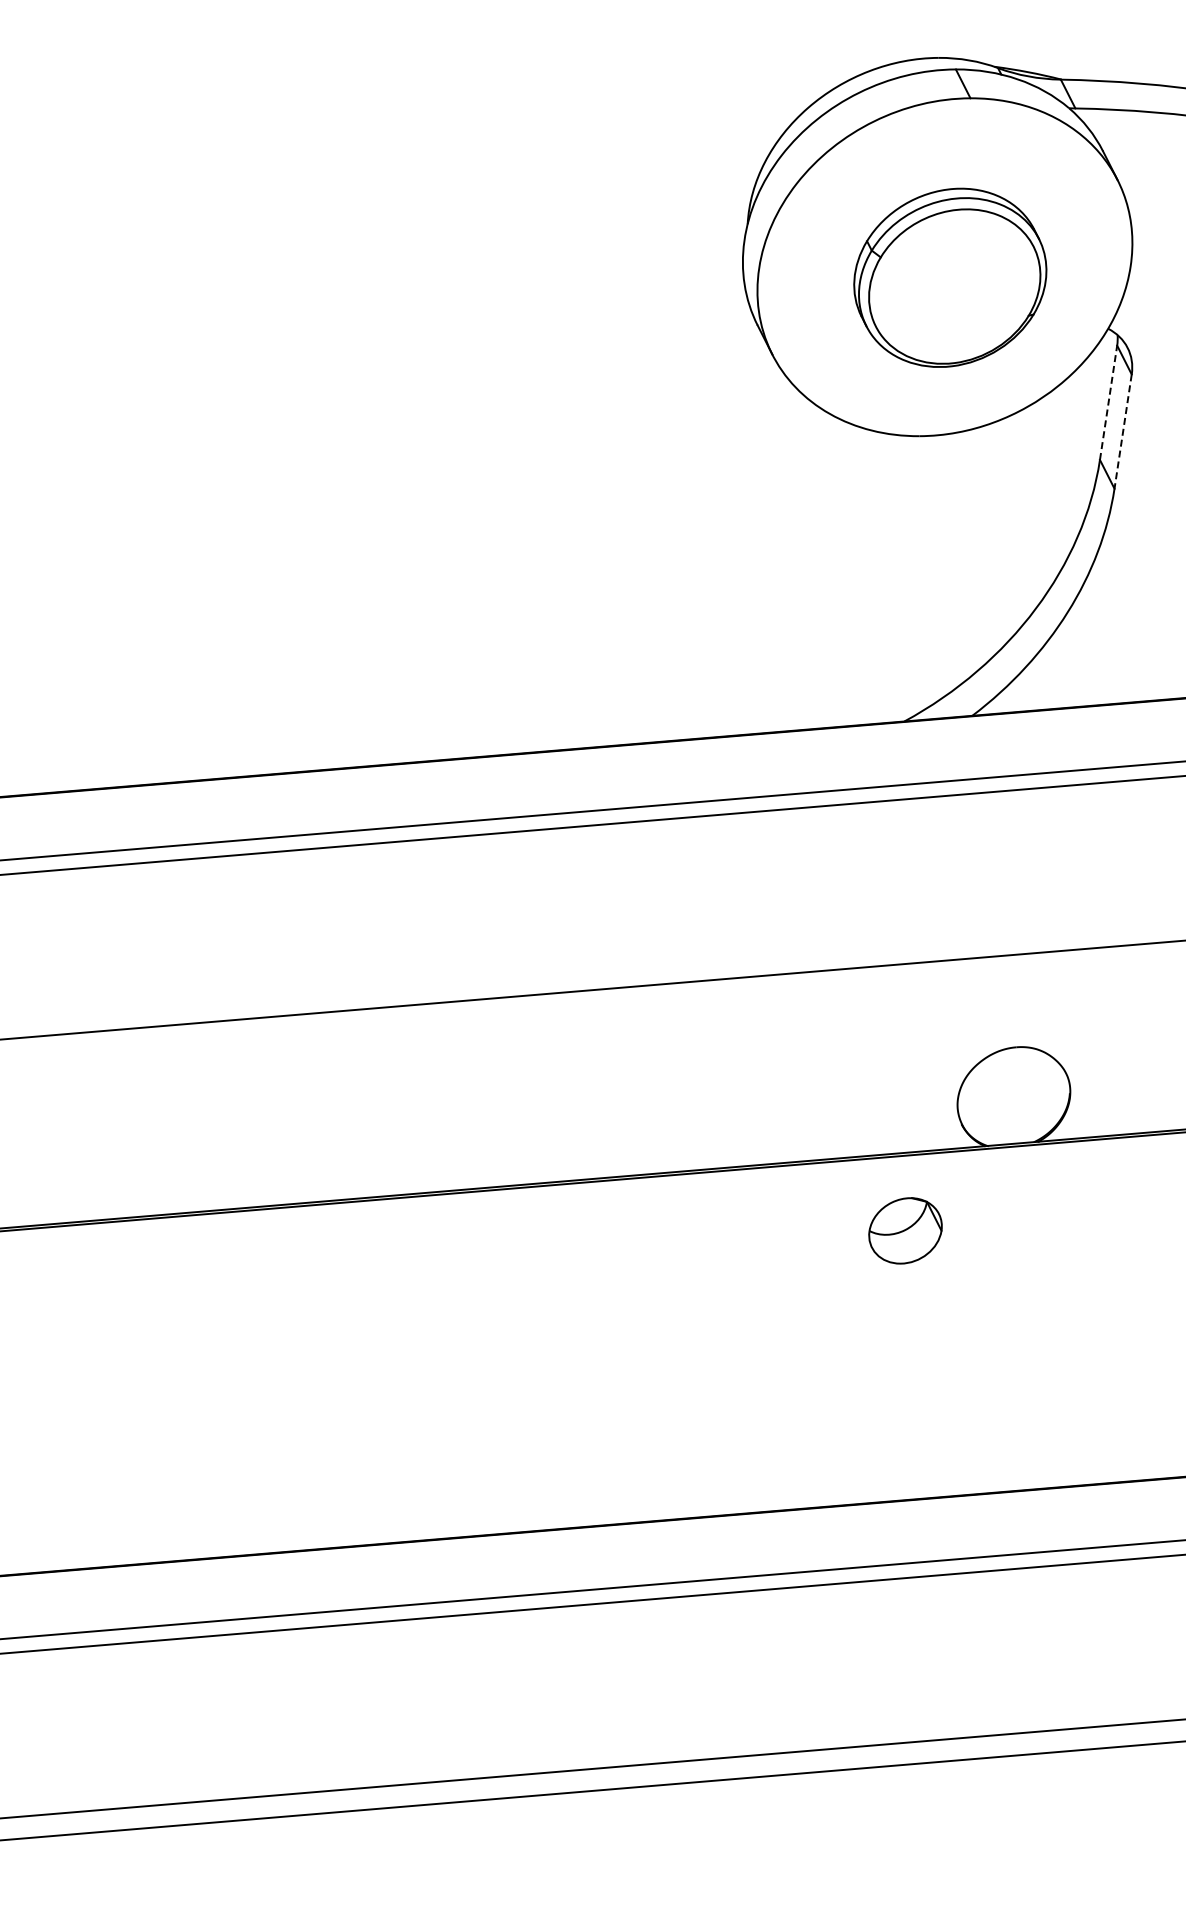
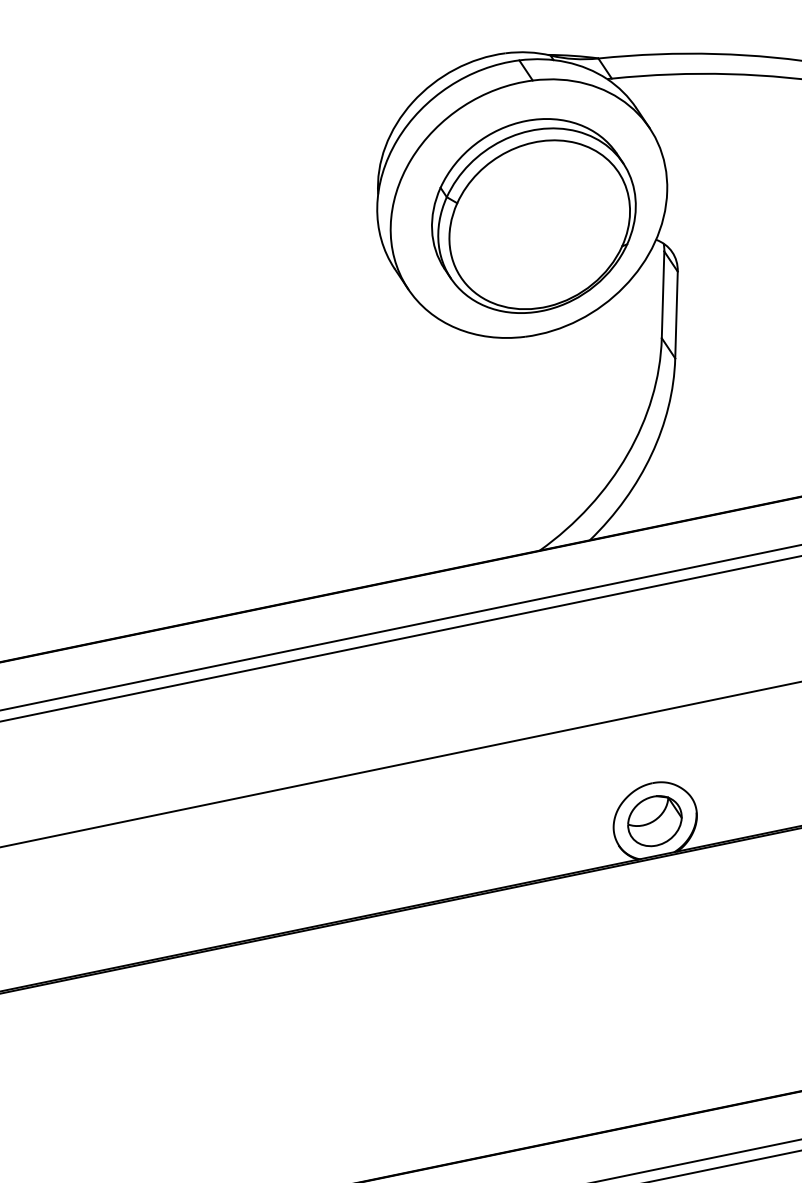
part: (950, 277) -> (534, 215), size x1.43
line: (1108, 402) -> (662, 294), dashed -> solid
line: (1123, 431) -> (676, 314), dashed -> solid
part: (905, 1230) -> (654, 820), moved

